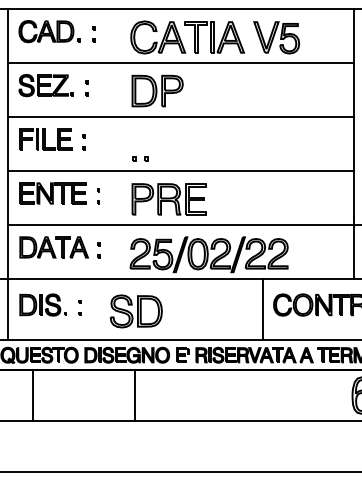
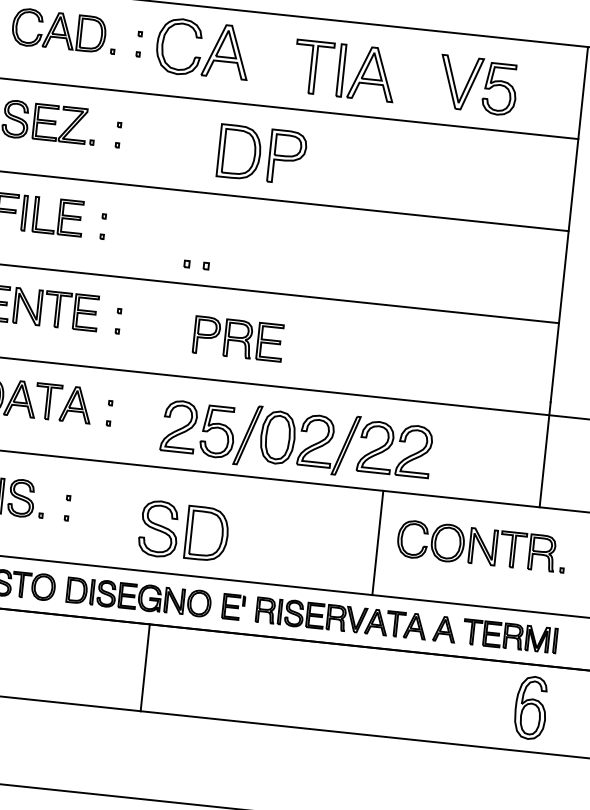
part: (158, 37) -> (203, 49), moved
part: (276, 37) -> (477, 84), moved
part: (157, 90) -> (261, 153), moved
part: (168, 199) -> (237, 338), size x0.7
part: (135, 311) -> (182, 531), moved

